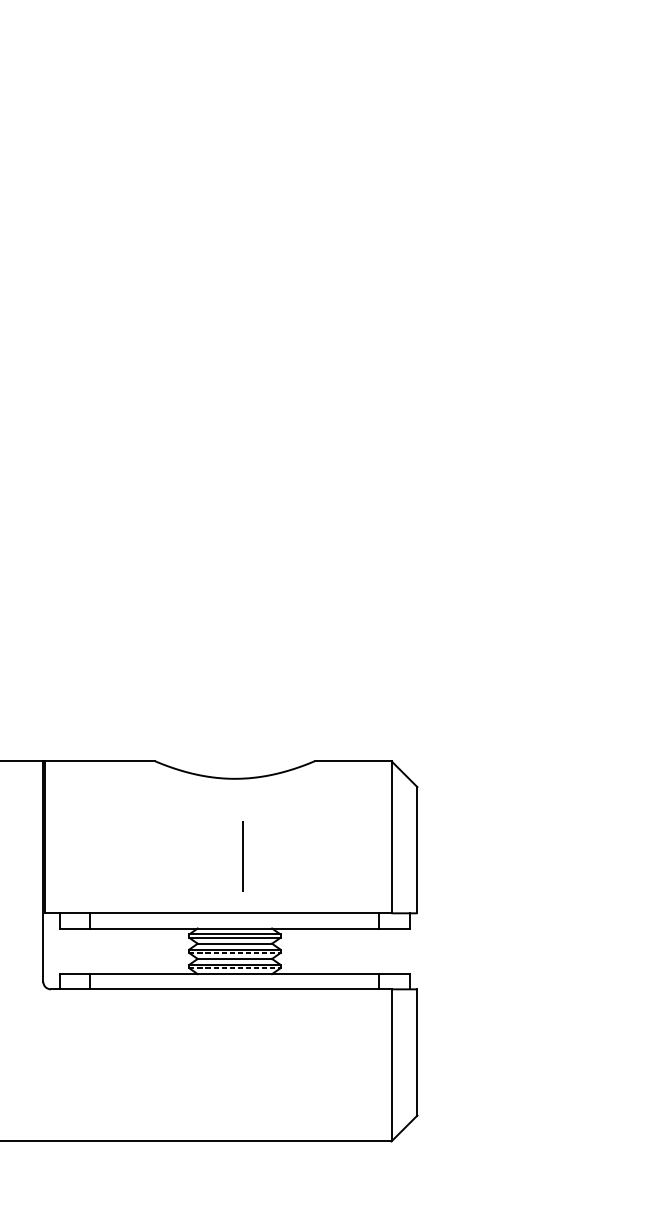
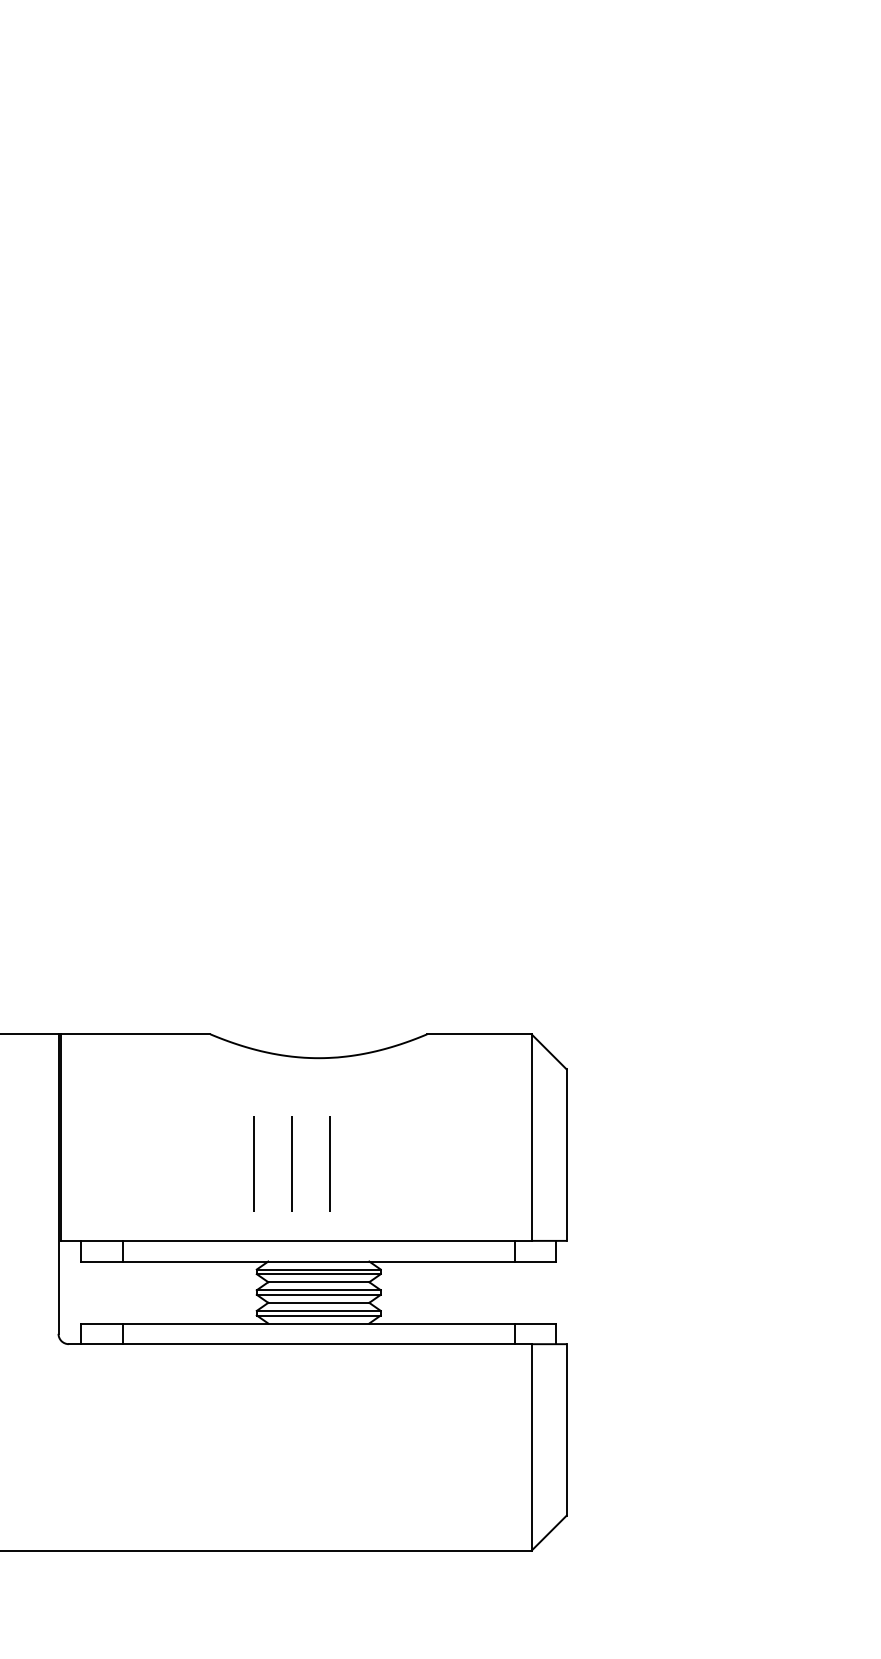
line: (187, 856) -> (254, 1163), added
line: (214, 856) -> (291, 1163), added
line: (234, 952) -> (318, 1294), dashed -> solid
line: (234, 968) -> (318, 1315), dashed -> solid

